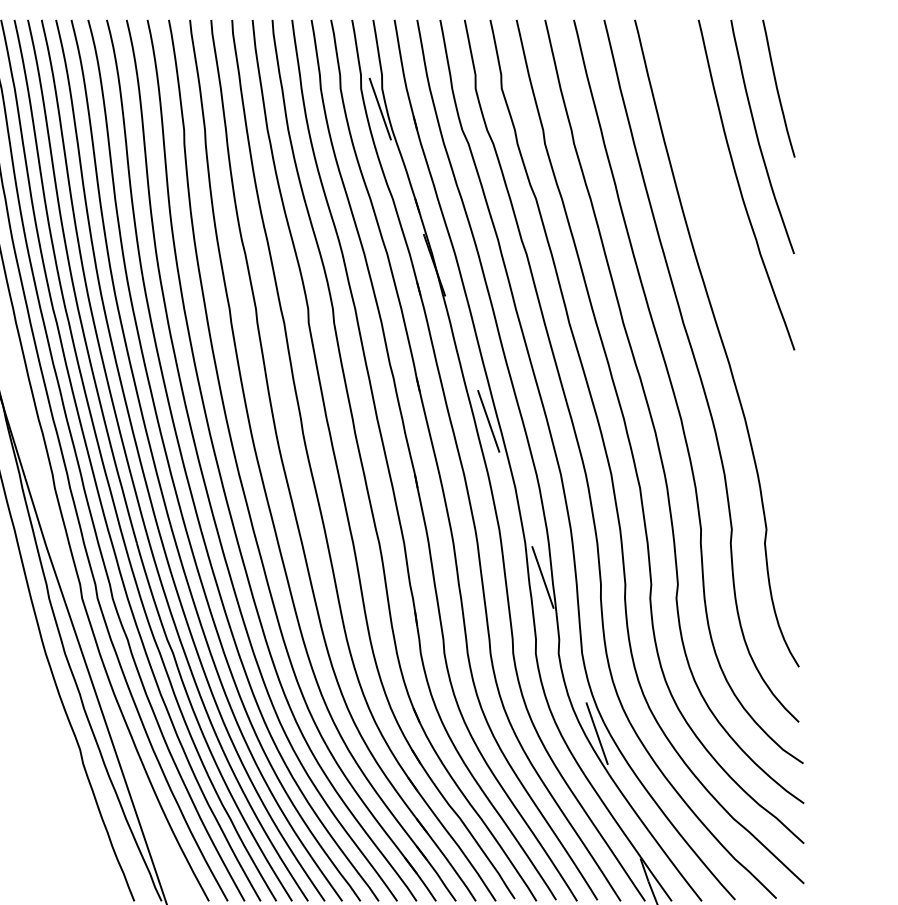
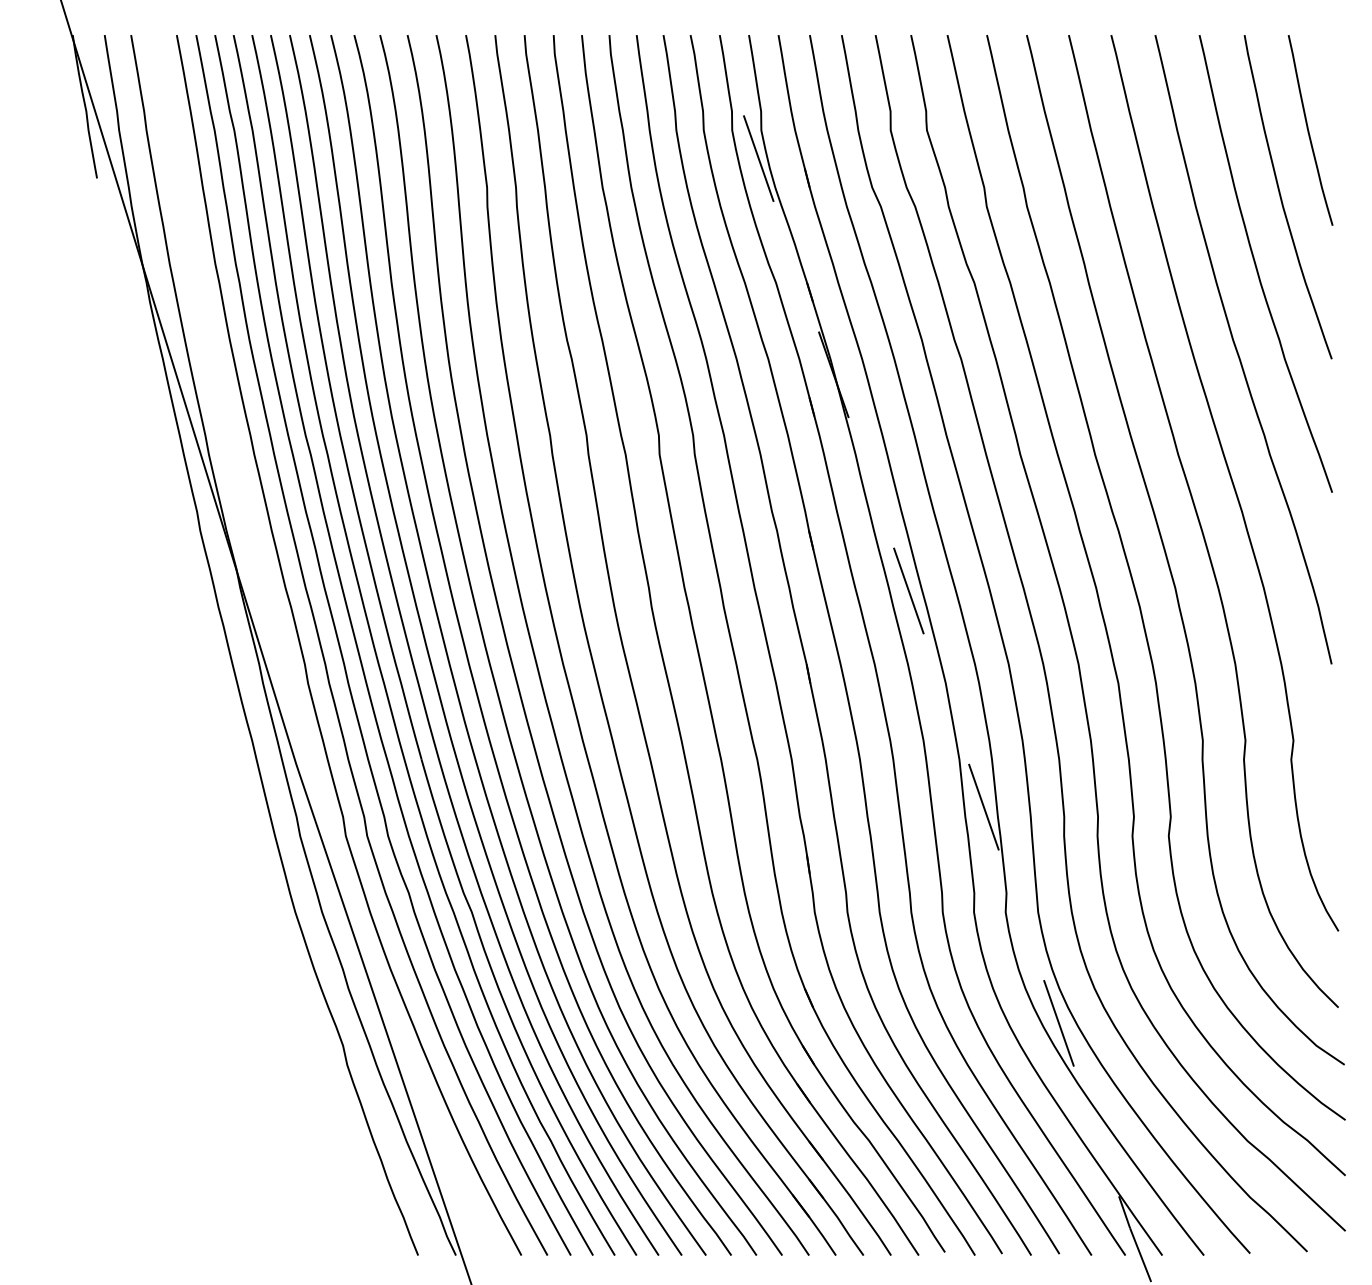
curve: (726, 248) -> (1238, 351), added

